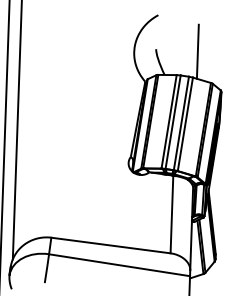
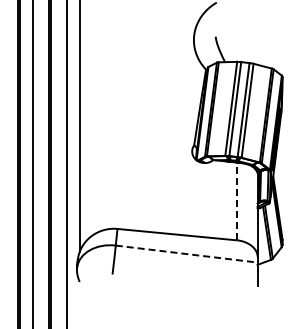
line: (197, 51) -> (257, 37), removed
line: (172, 214) -> (237, 201), solid -> dashed
line: (120, 265) -> (187, 254), solid -> dashed

